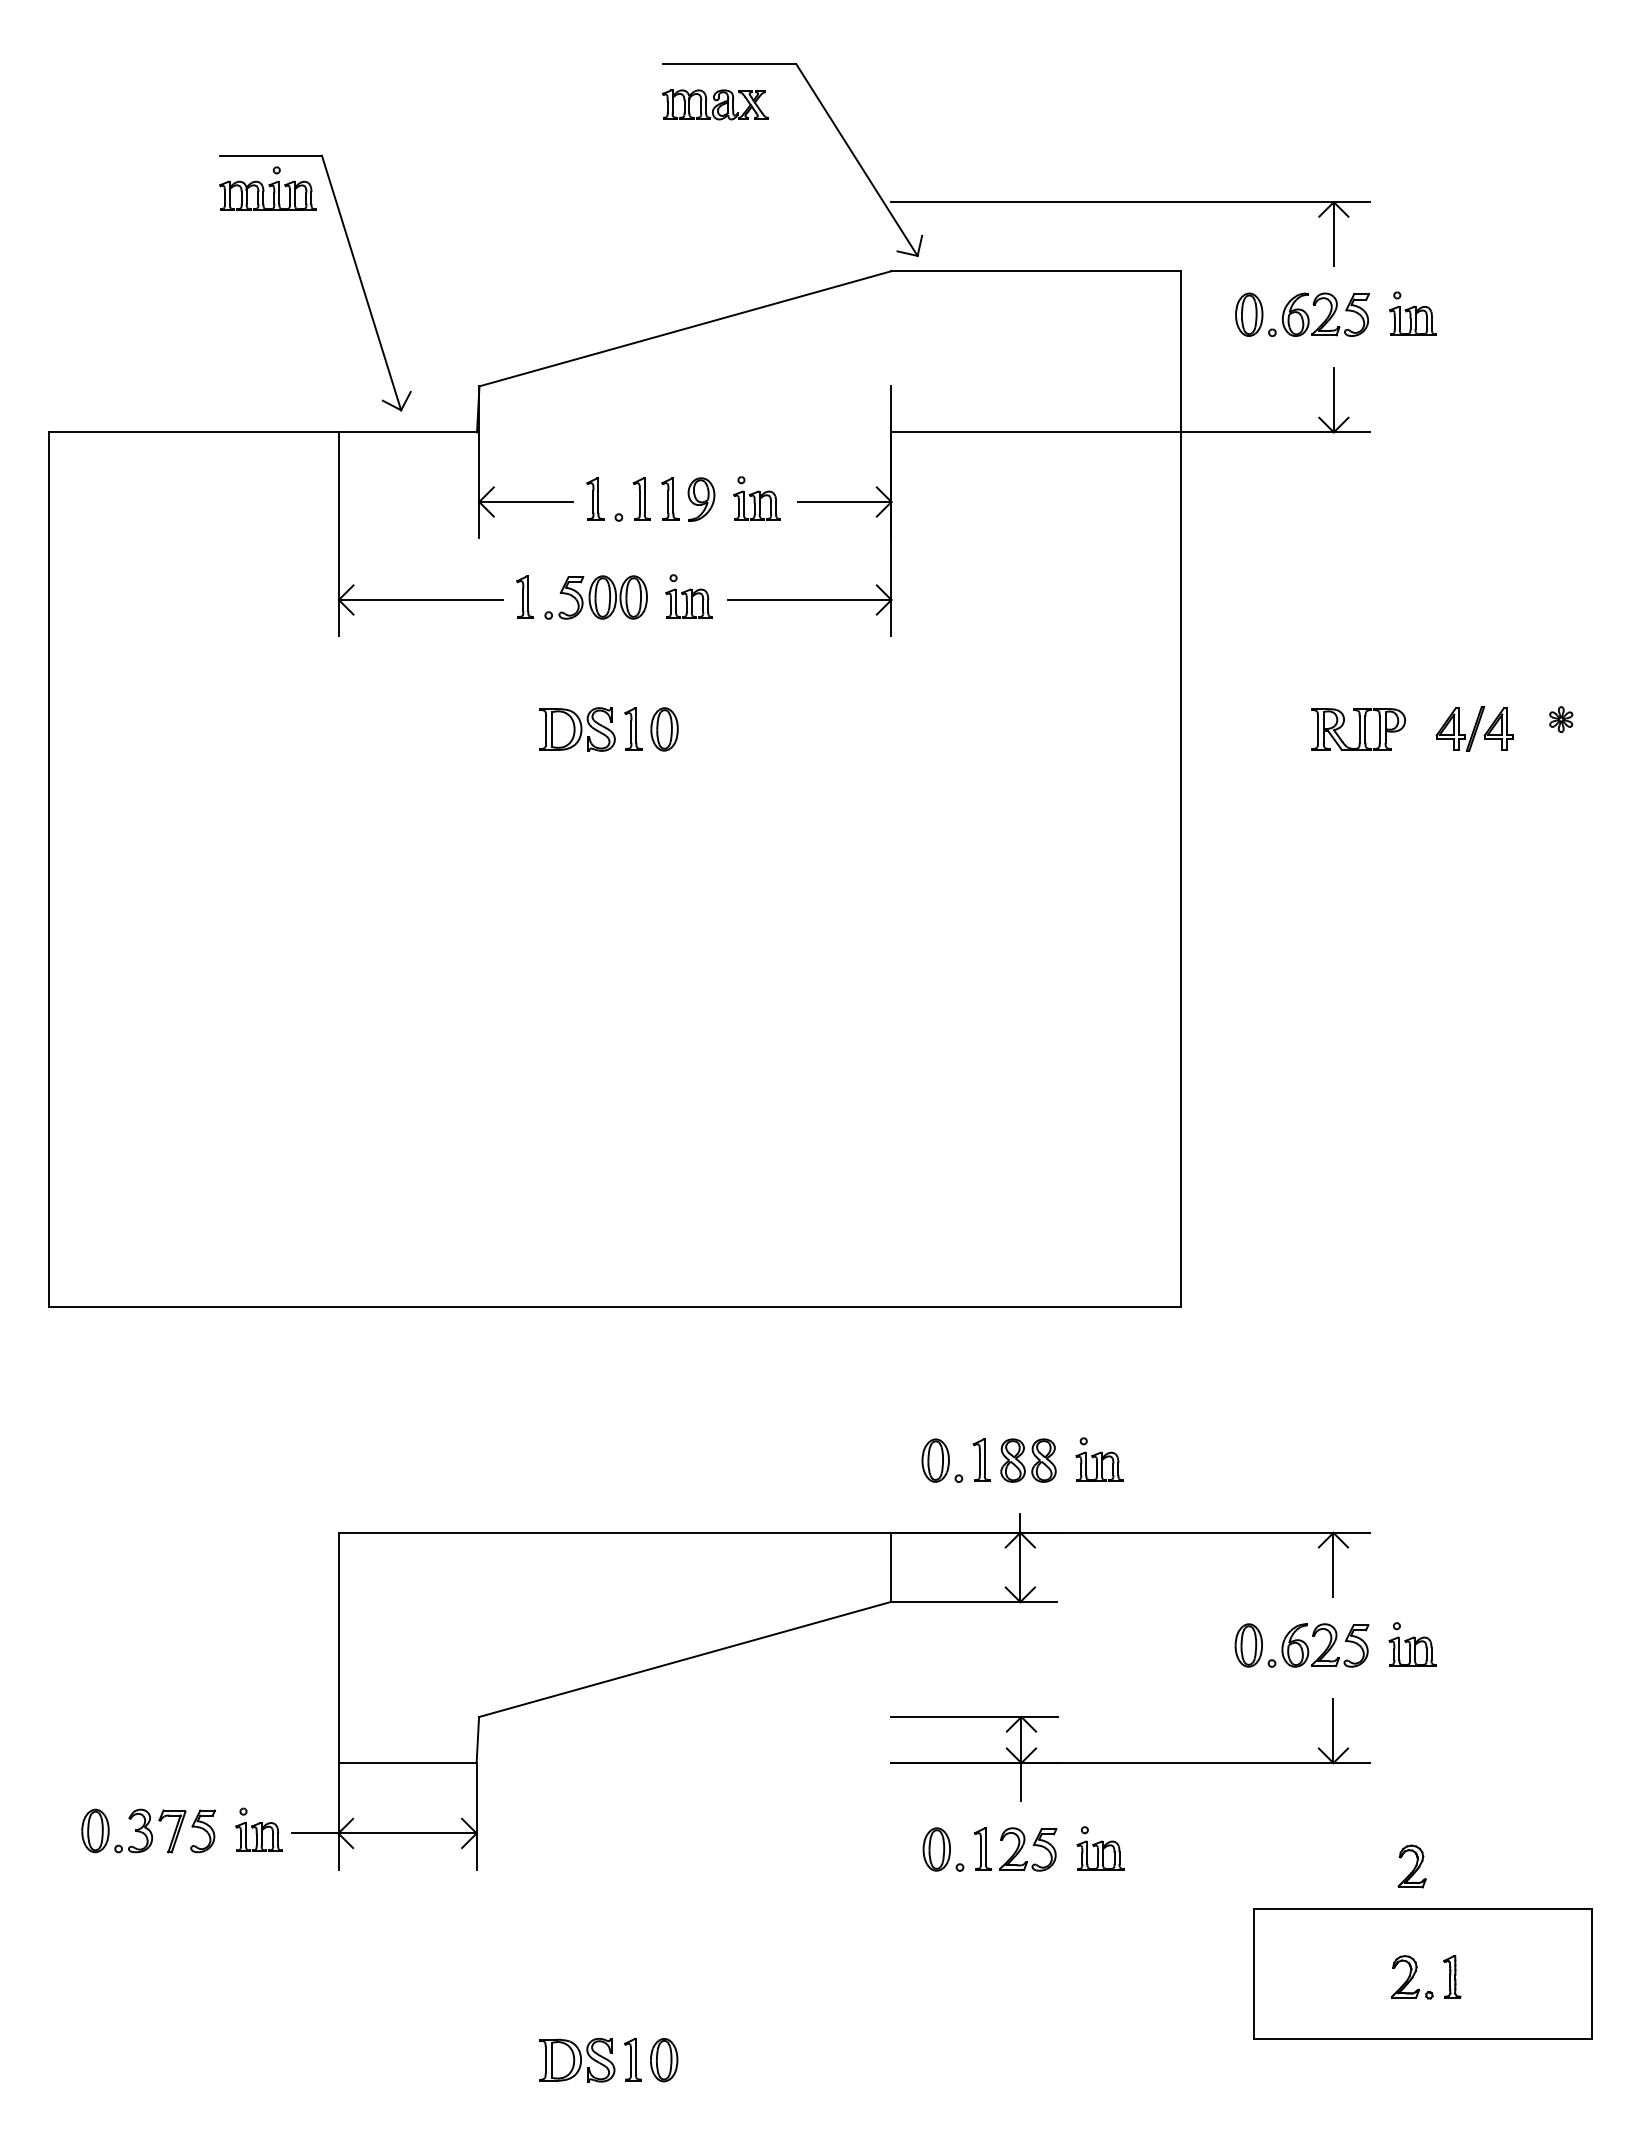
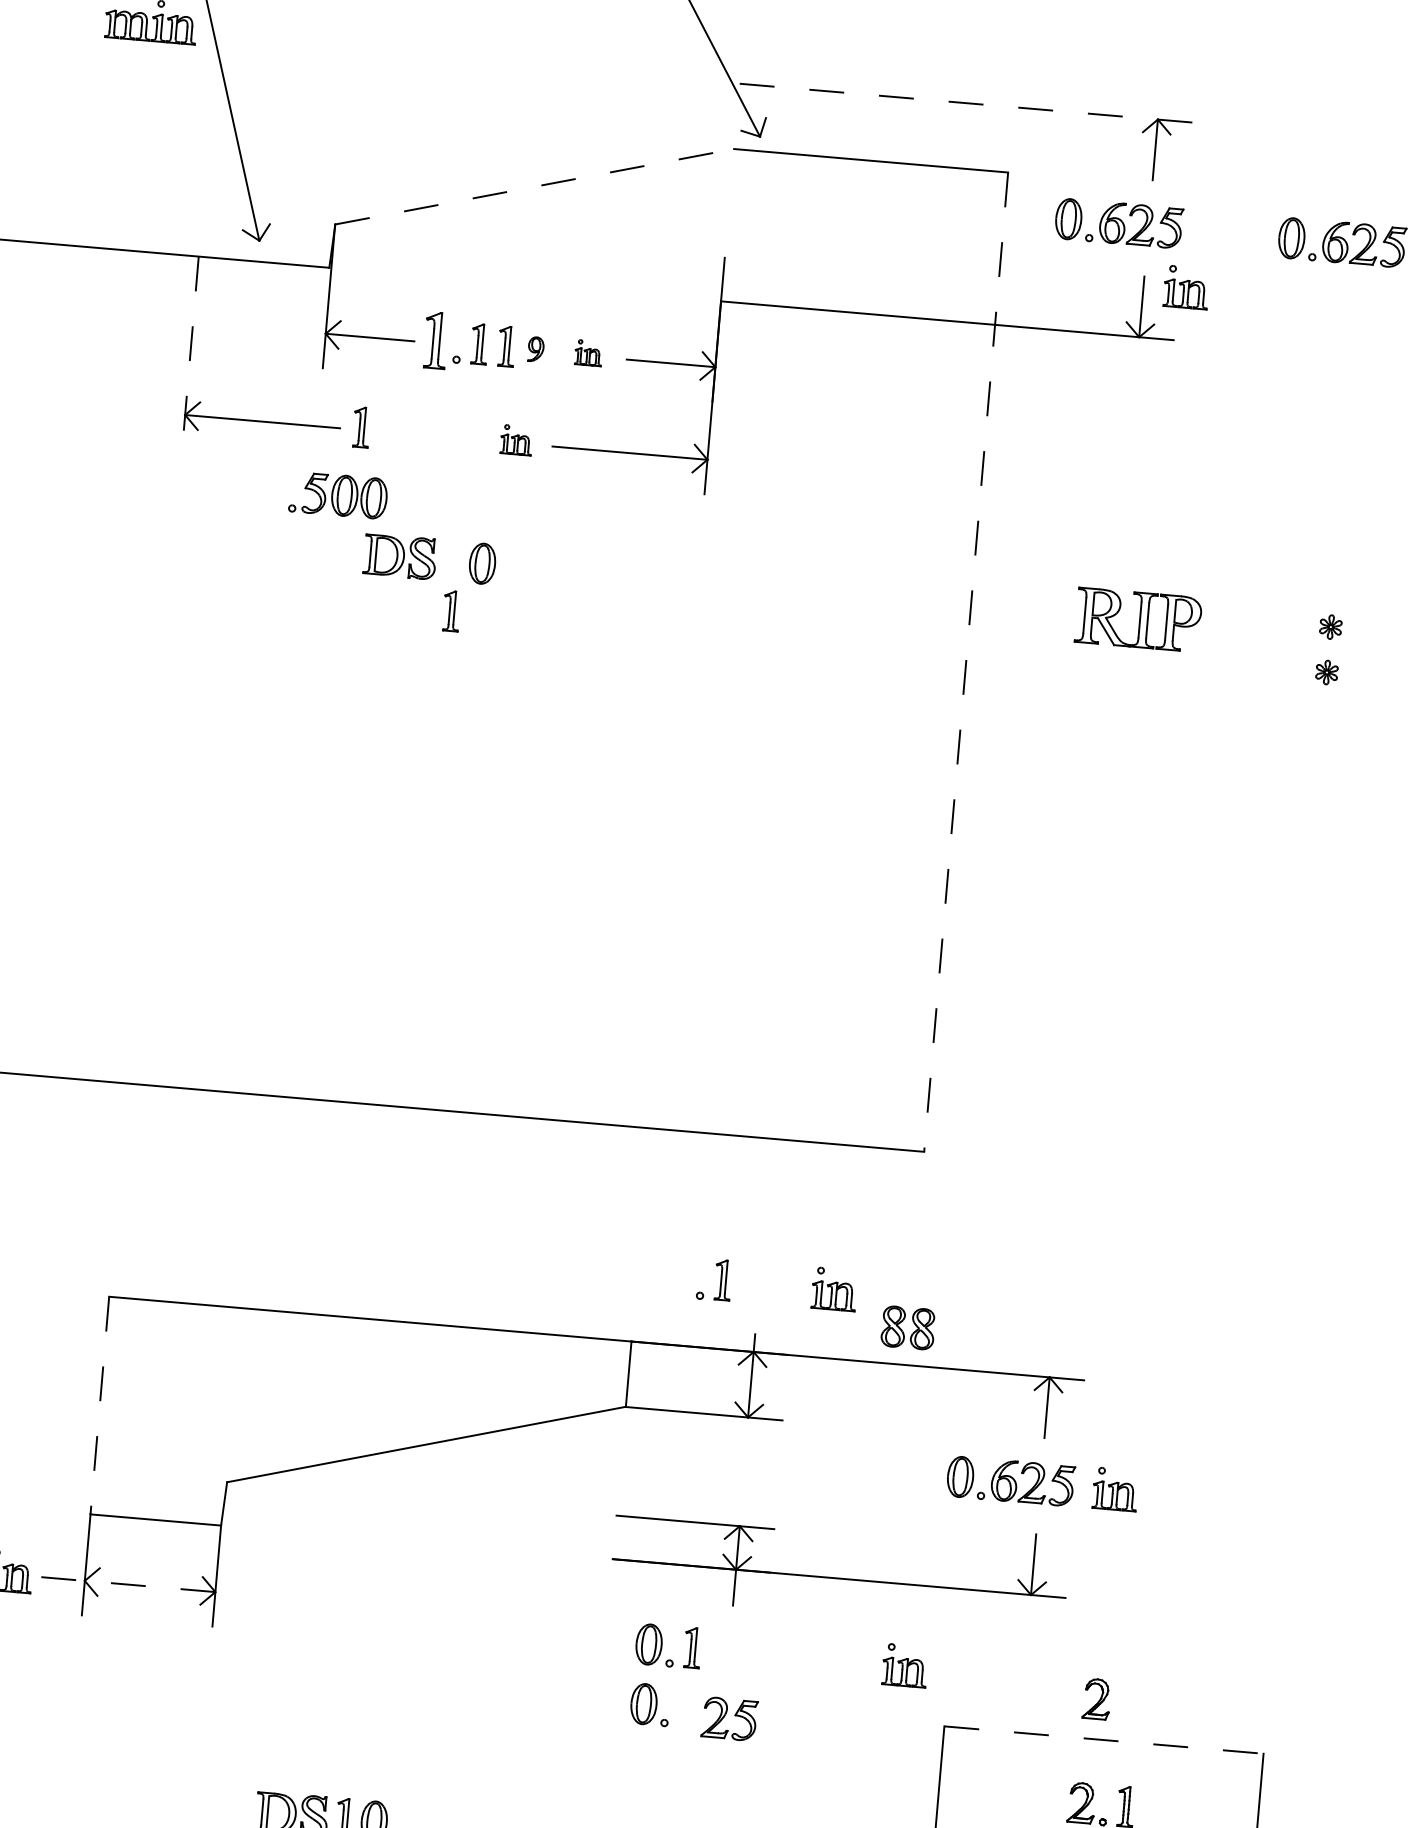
line: (1130, 202) -> (965, 103), solid -> dashed
part: (1412, 313) -> (1186, 287), moved
part: (1538, 314) -> (1342, 242), added
line: (685, 328) -> (534, 186), solid -> dashed
part: (595, 498) -> (435, 339), size x1.4
part: (756, 498) -> (588, 352), size x0.6
part: (701, 499) -> (536, 349), size x0.6
line: (338, 534) -> (190, 353), solid -> dashed
part: (688, 596) -> (515, 440), size x0.7
part: (595, 597) -> (337, 495), moved
part: (633, 728) -> (451, 610), moved
part: (1474, 728) -> (1248, 628), removed
part: (1358, 729) -> (1138, 620), size x1.4
part: (1561, 767) -> (1327, 672), added
line: (1181, 789) -> (966, 662), solid -> dashed
part: (935, 1460) -> (679, 1276), removed
part: (1023, 1464) -> (903, 1331), moved
line: (338, 1648) -> (99, 1406), solid -> dashed
line: (384, 1833) -> (128, 1584), solid -> dashed
part: (1100, 1848) -> (905, 1665), moved
part: (1028, 1849) -> (729, 1719), moved
line: (1423, 1908) -> (1104, 1739), solid -> dashed
part: (943, 1912) -> (650, 1704), added

